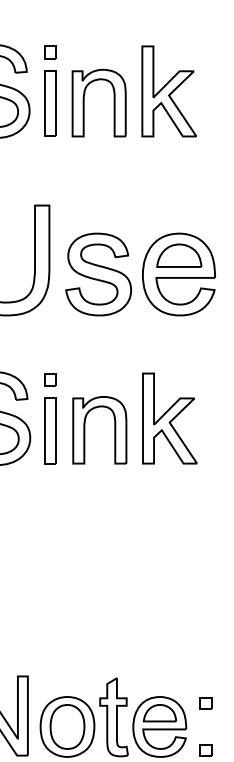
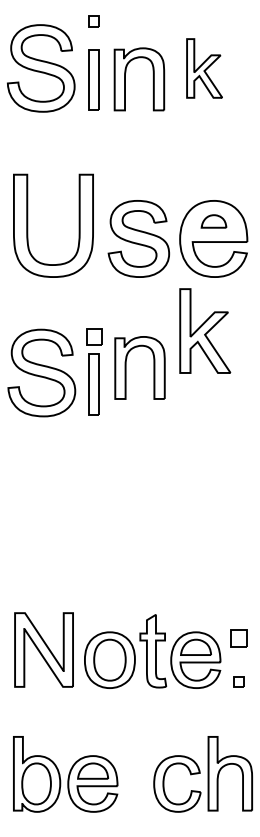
part: (49, 52) -> (93, 21), moved
part: (169, 91) -> (204, 68), size x0.7
part: (178, 255) -> (213, 221), size x0.6
part: (49, 379) -> (93, 336), size x1.4
part: (170, 417) -> (205, 330), moved
part: (85, 429) -> (126, 367), moved
part: (205, 703) -> (238, 638), size x1.6

